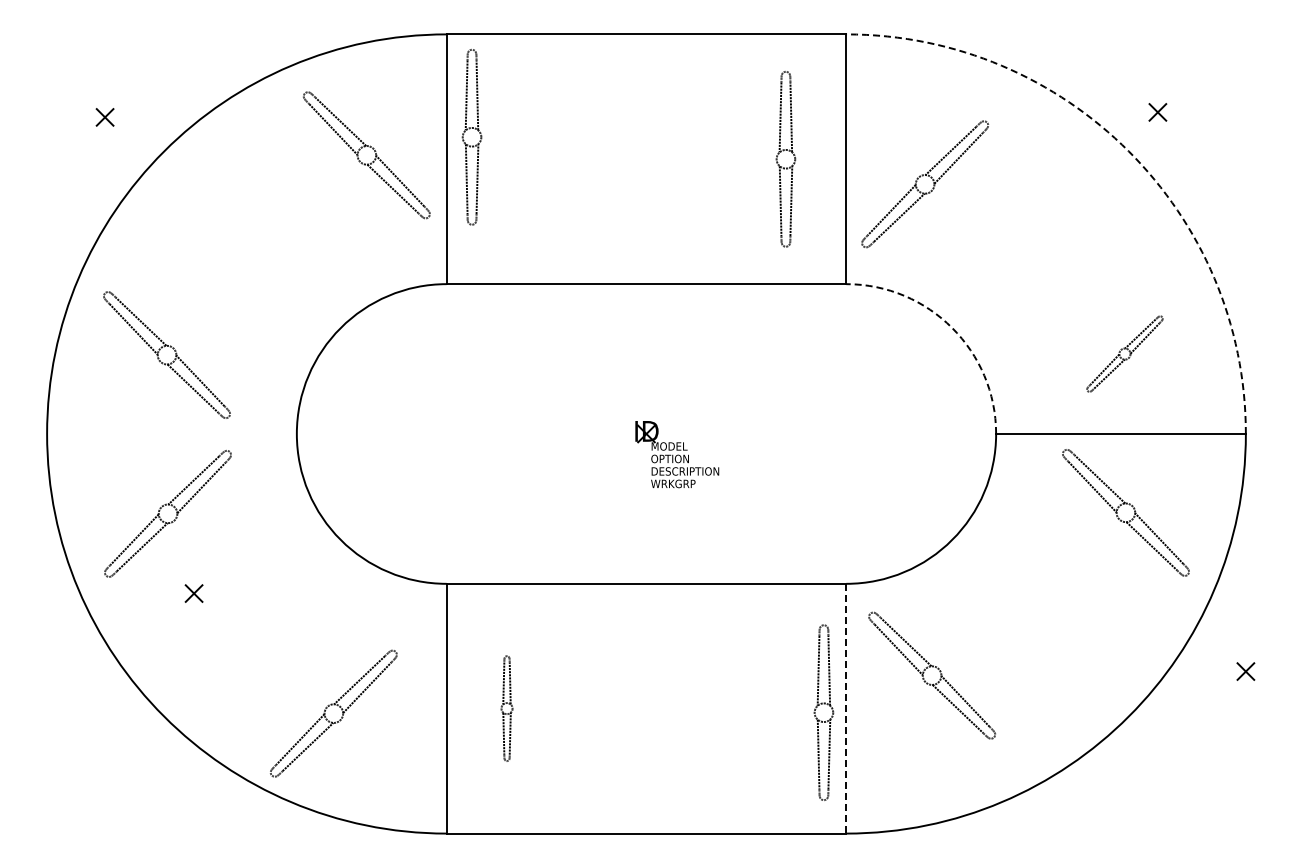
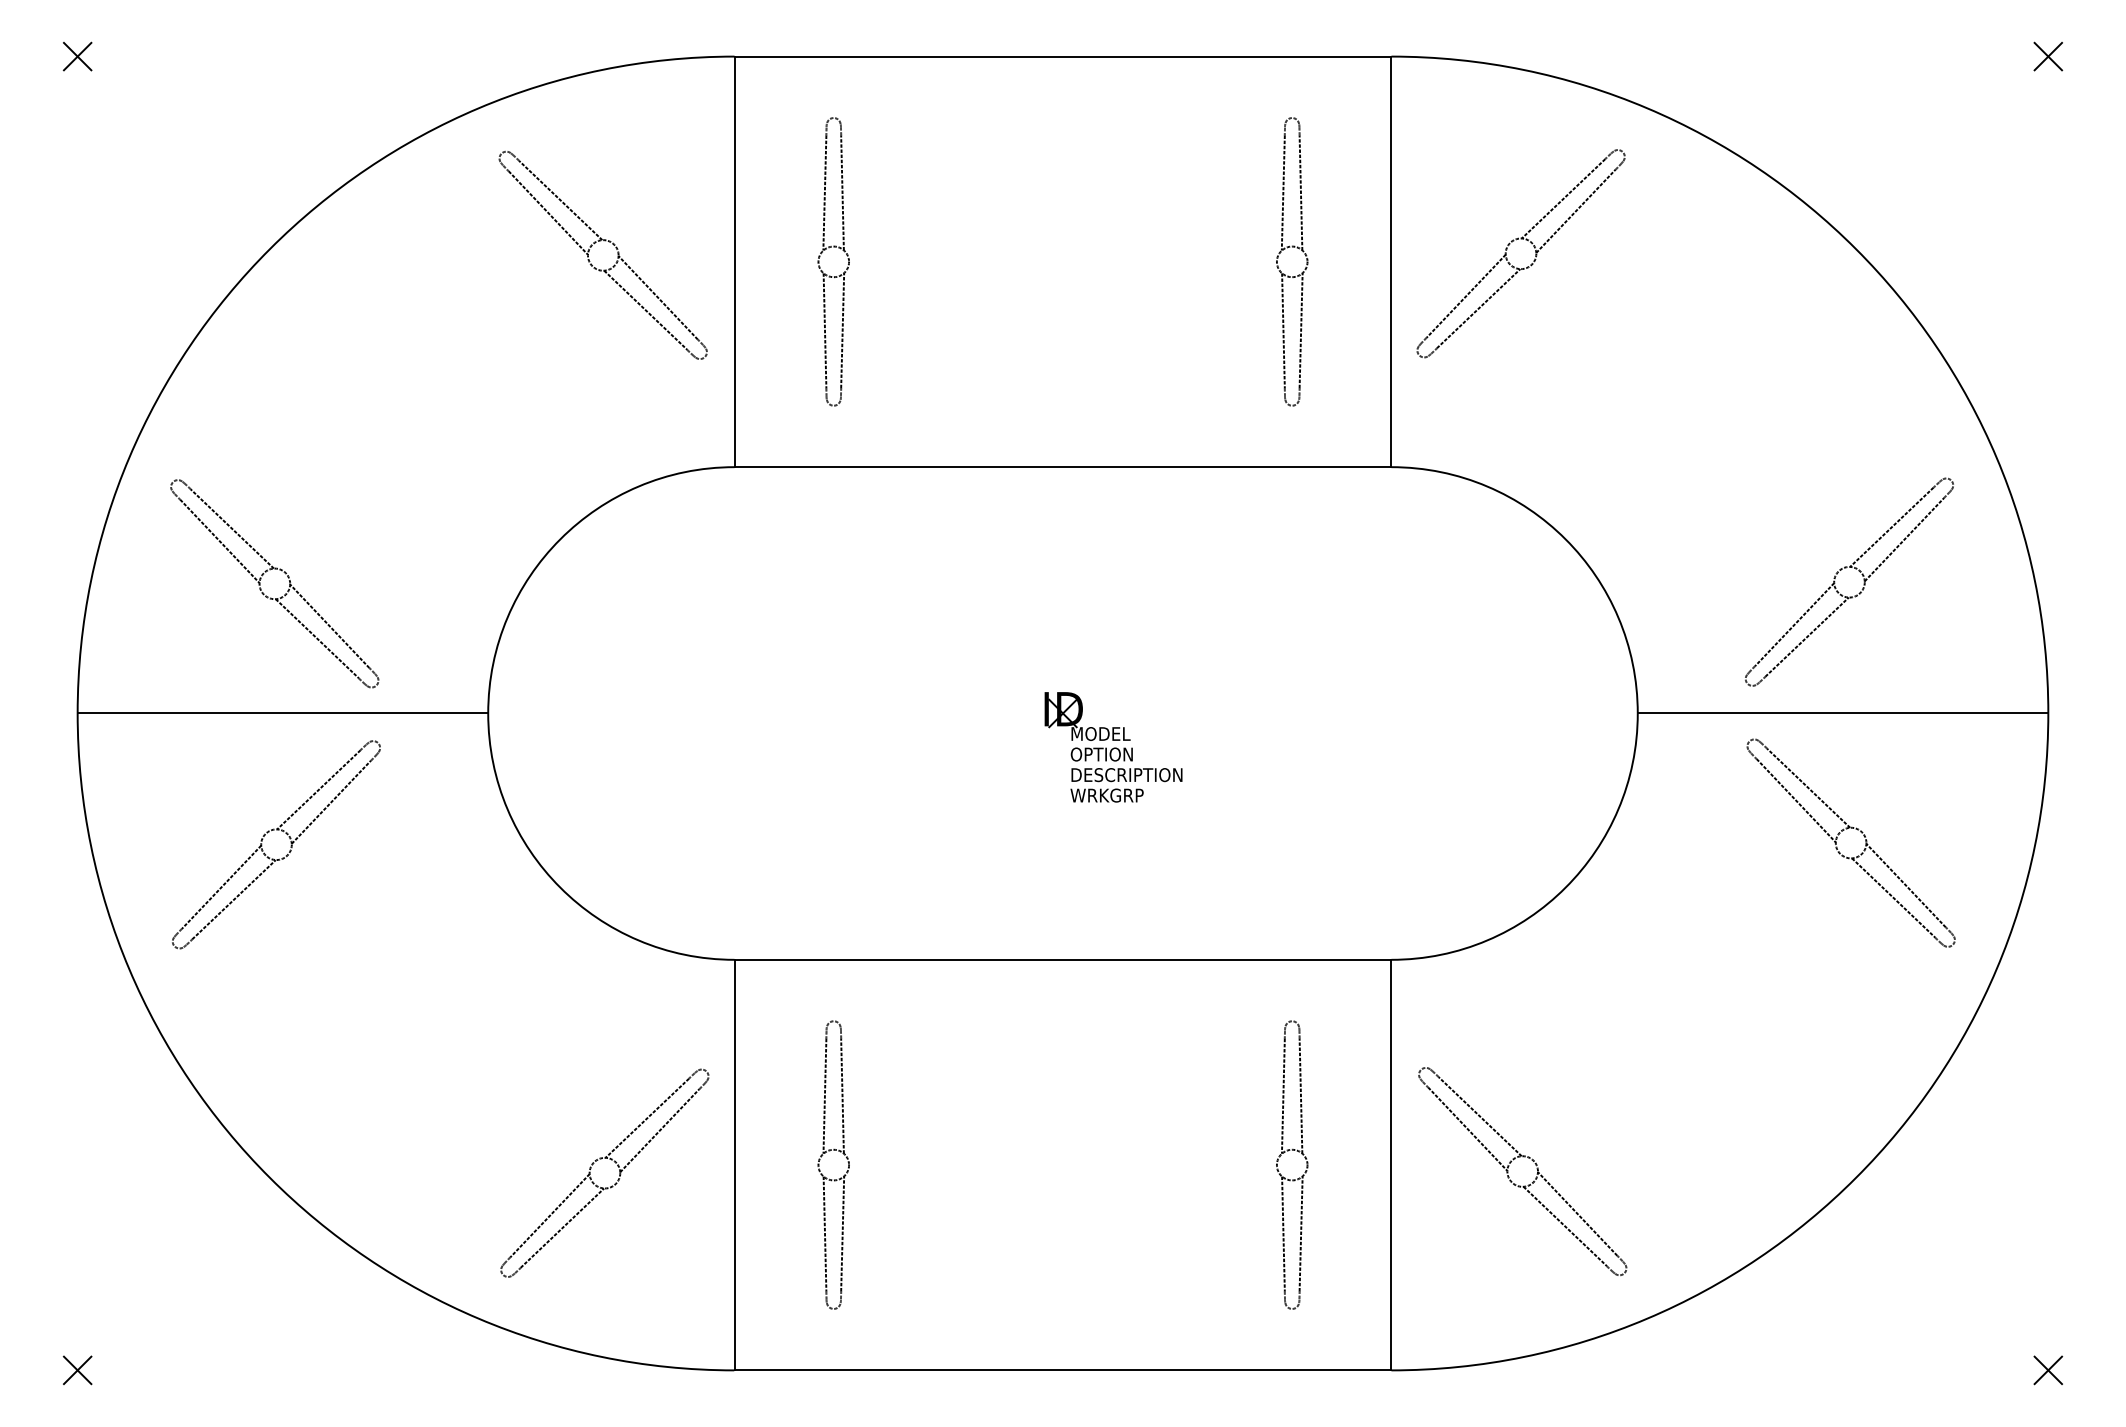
part: (1157, 112) -> (2047, 56), moved
part: (104, 117) -> (76, 56), moved
part: (464, 134) -> (821, 257), moved
arc: (1128, 151) -> (1855, 249), dashed -> solid
part: (917, 181) -> (1508, 249), moved
arc: (952, 328) -> (1566, 540), dashed -> solid
part: (1124, 353) -> (1848, 581), size x1.67
line: (171, 434) -> (282, 714), added
part: (193, 593) -> (76, 1370), moved
part: (1245, 671) -> (2047, 1370), moved
part: (931, 675) -> (1521, 1171), moved
part: (506, 708) -> (832, 1164), size x1.67
line: (846, 708) -> (1391, 1164), dashed -> solid
part: (816, 709) -> (1279, 1159), moved
part: (333, 713) -> (604, 1172), moved

